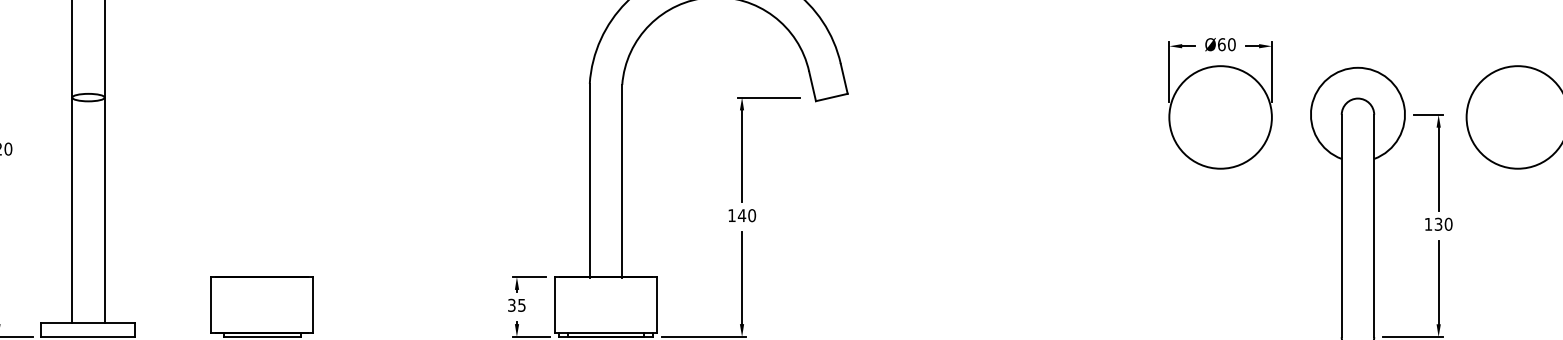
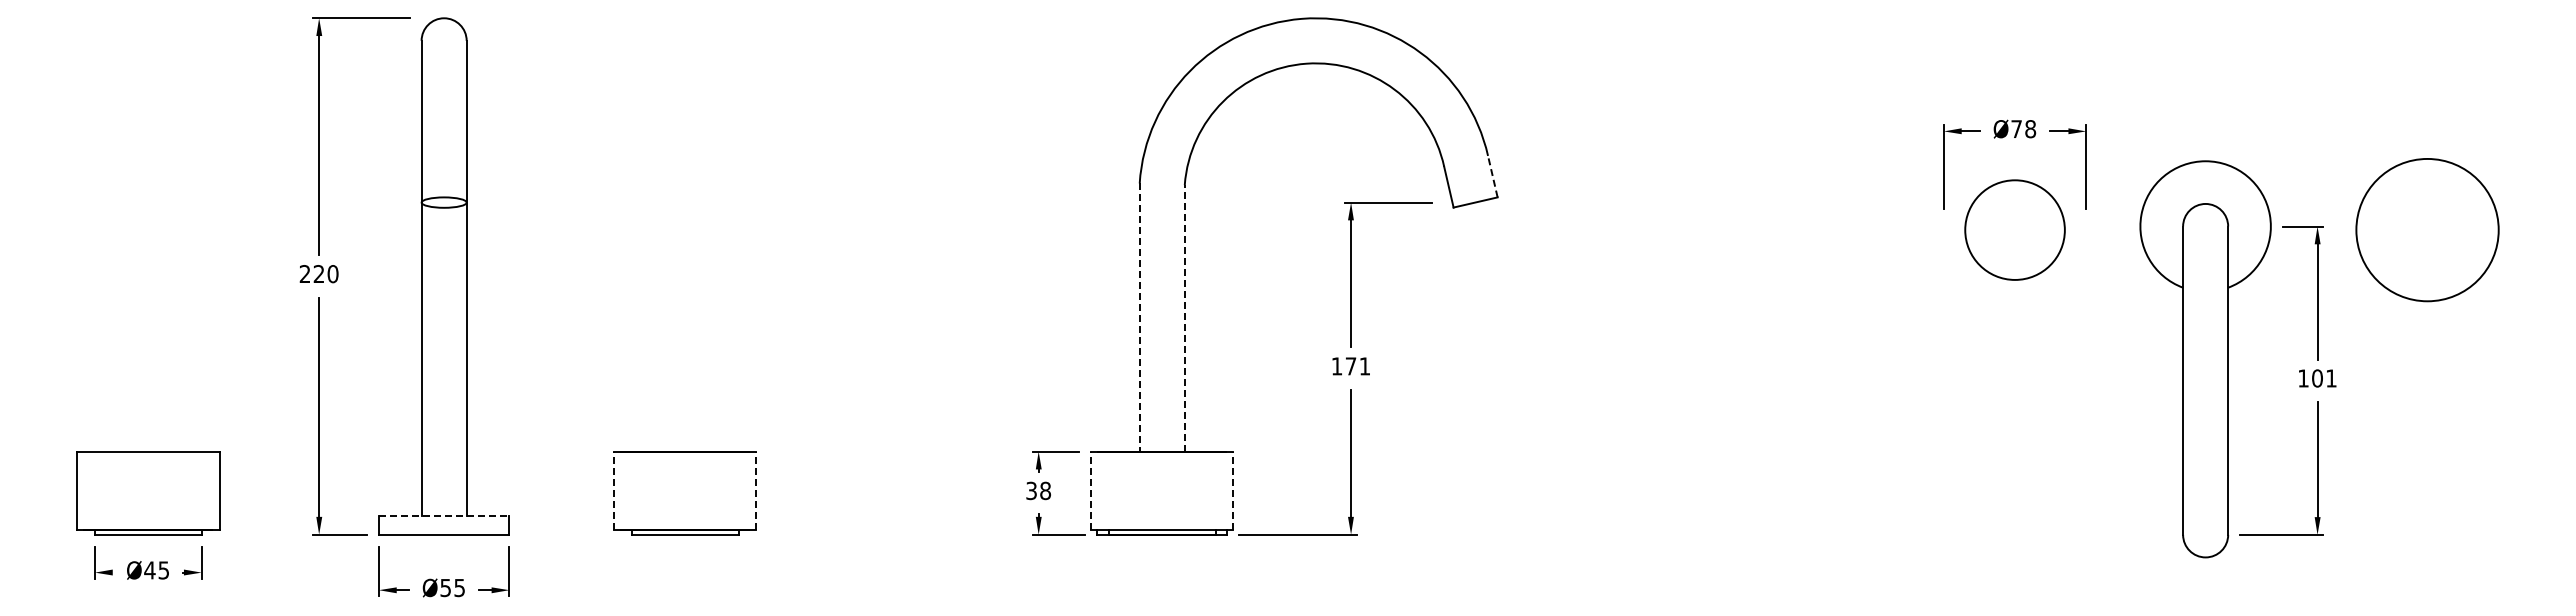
text: (1226, 44) -> (2023, 129), Ø60 -> Ø78
line: (844, 78) -> (1492, 176), solid -> dashed
circle: (1220, 116) -> (2014, 229), size x0.7
line: (589, 181) -> (1139, 318), solid -> dashed
line: (622, 181) -> (1184, 318), solid -> dashed
text: (746, 215) -> (1357, 366), 140 -> 171
text: (1443, 224) -> (2324, 378), 130 -> 101
line: (210, 305) -> (613, 490), solid -> dashed
line: (313, 305) -> (756, 490), solid -> dashed
text: (521, 305) -> (1045, 490), 35 -> 38
line: (555, 305) -> (1091, 490), solid -> dashed
line: (657, 305) -> (1233, 490), solid -> dashed
line: (88, 323) -> (444, 515), solid -> dashed

